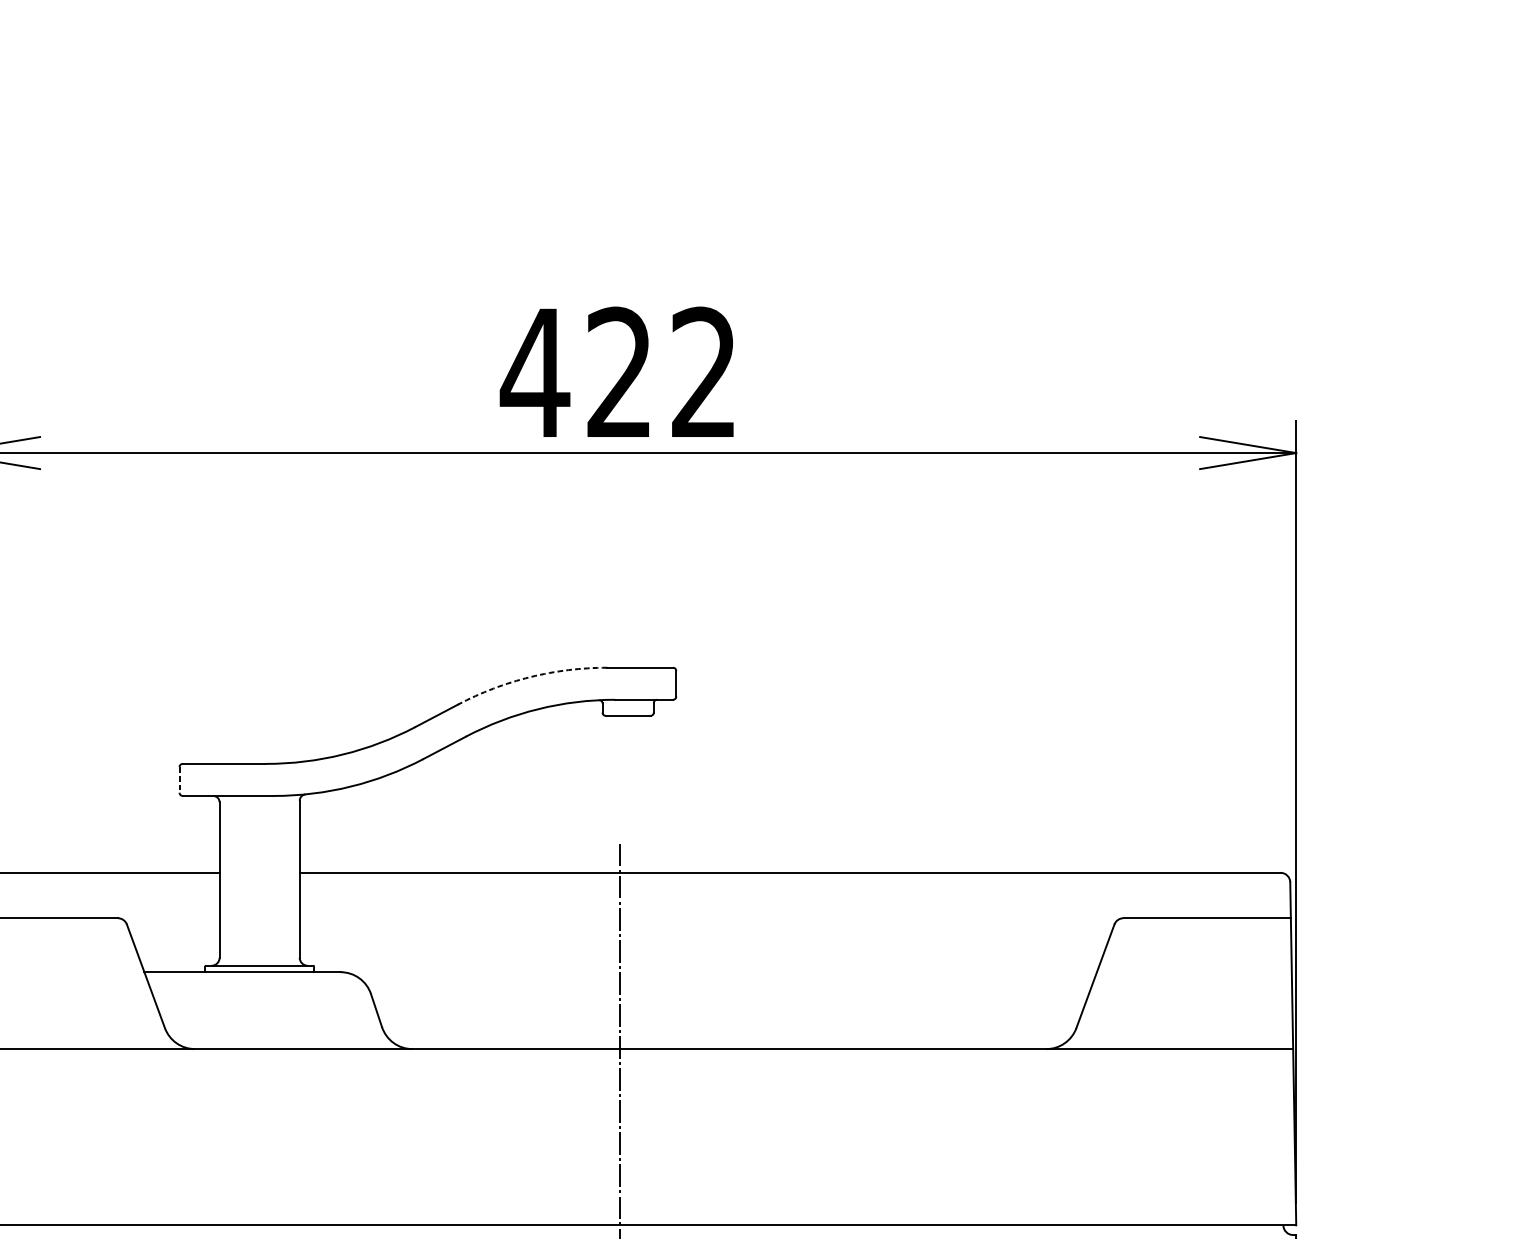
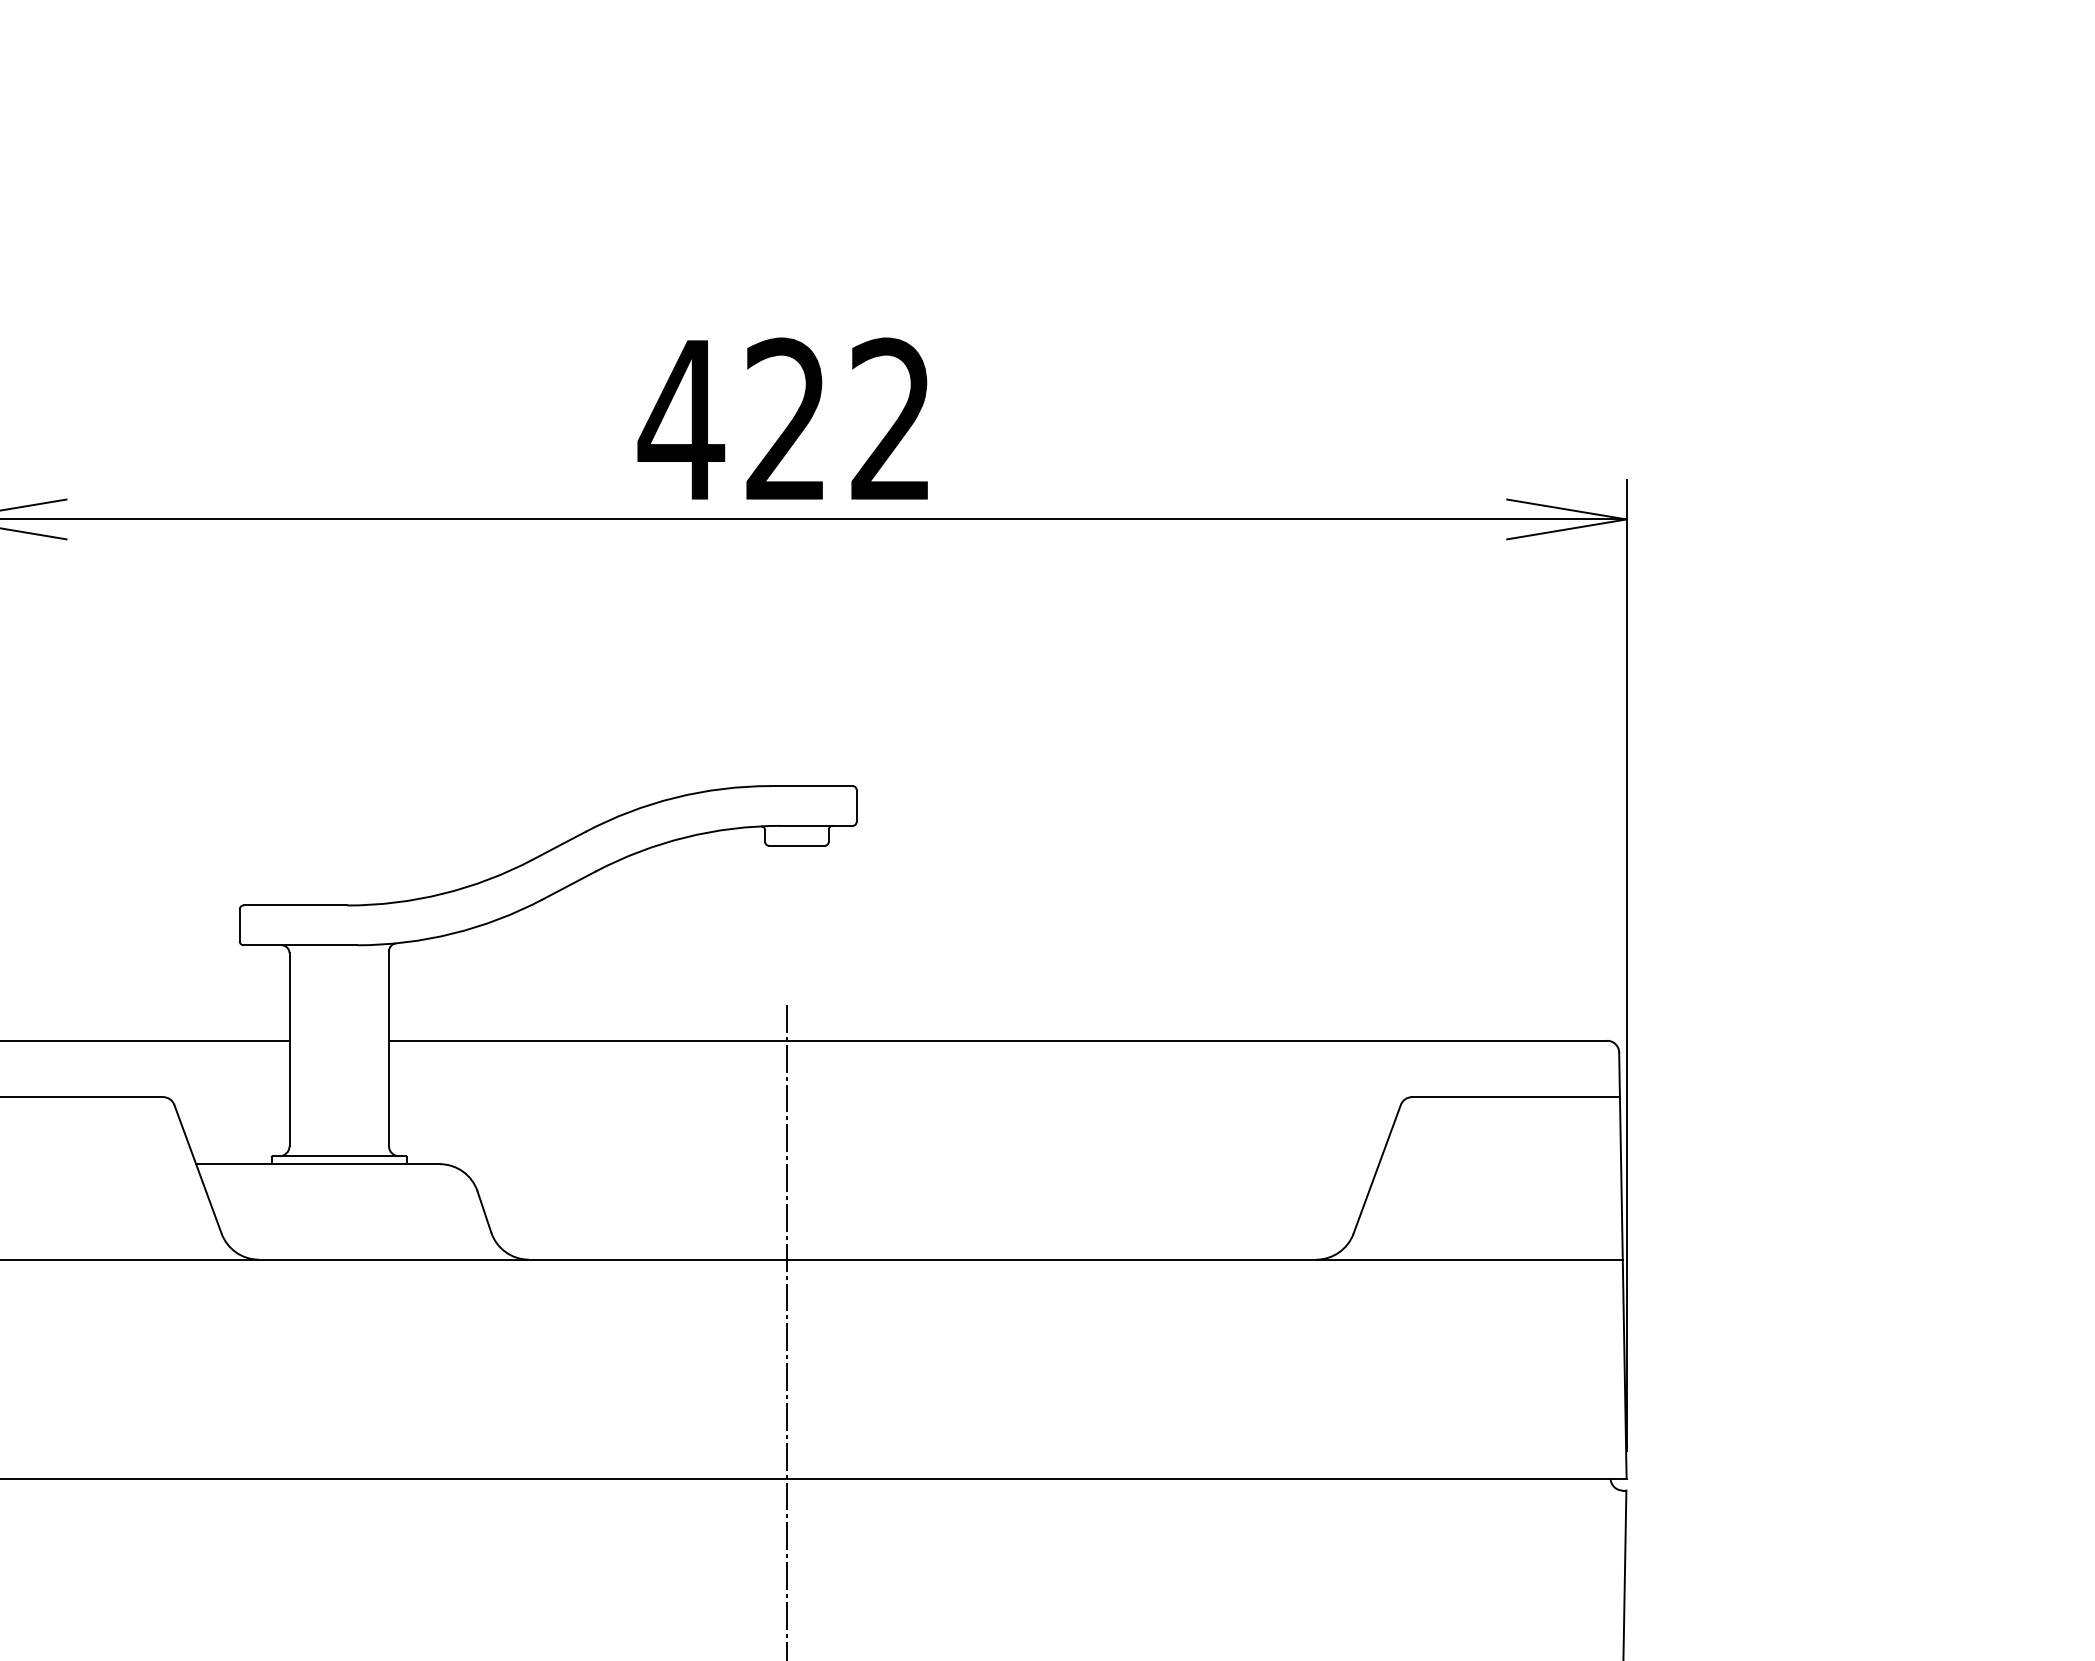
arc: (530, 676) -> (675, 797), dashed -> solid
line: (179, 780) -> (239, 925), dashed -> solid

